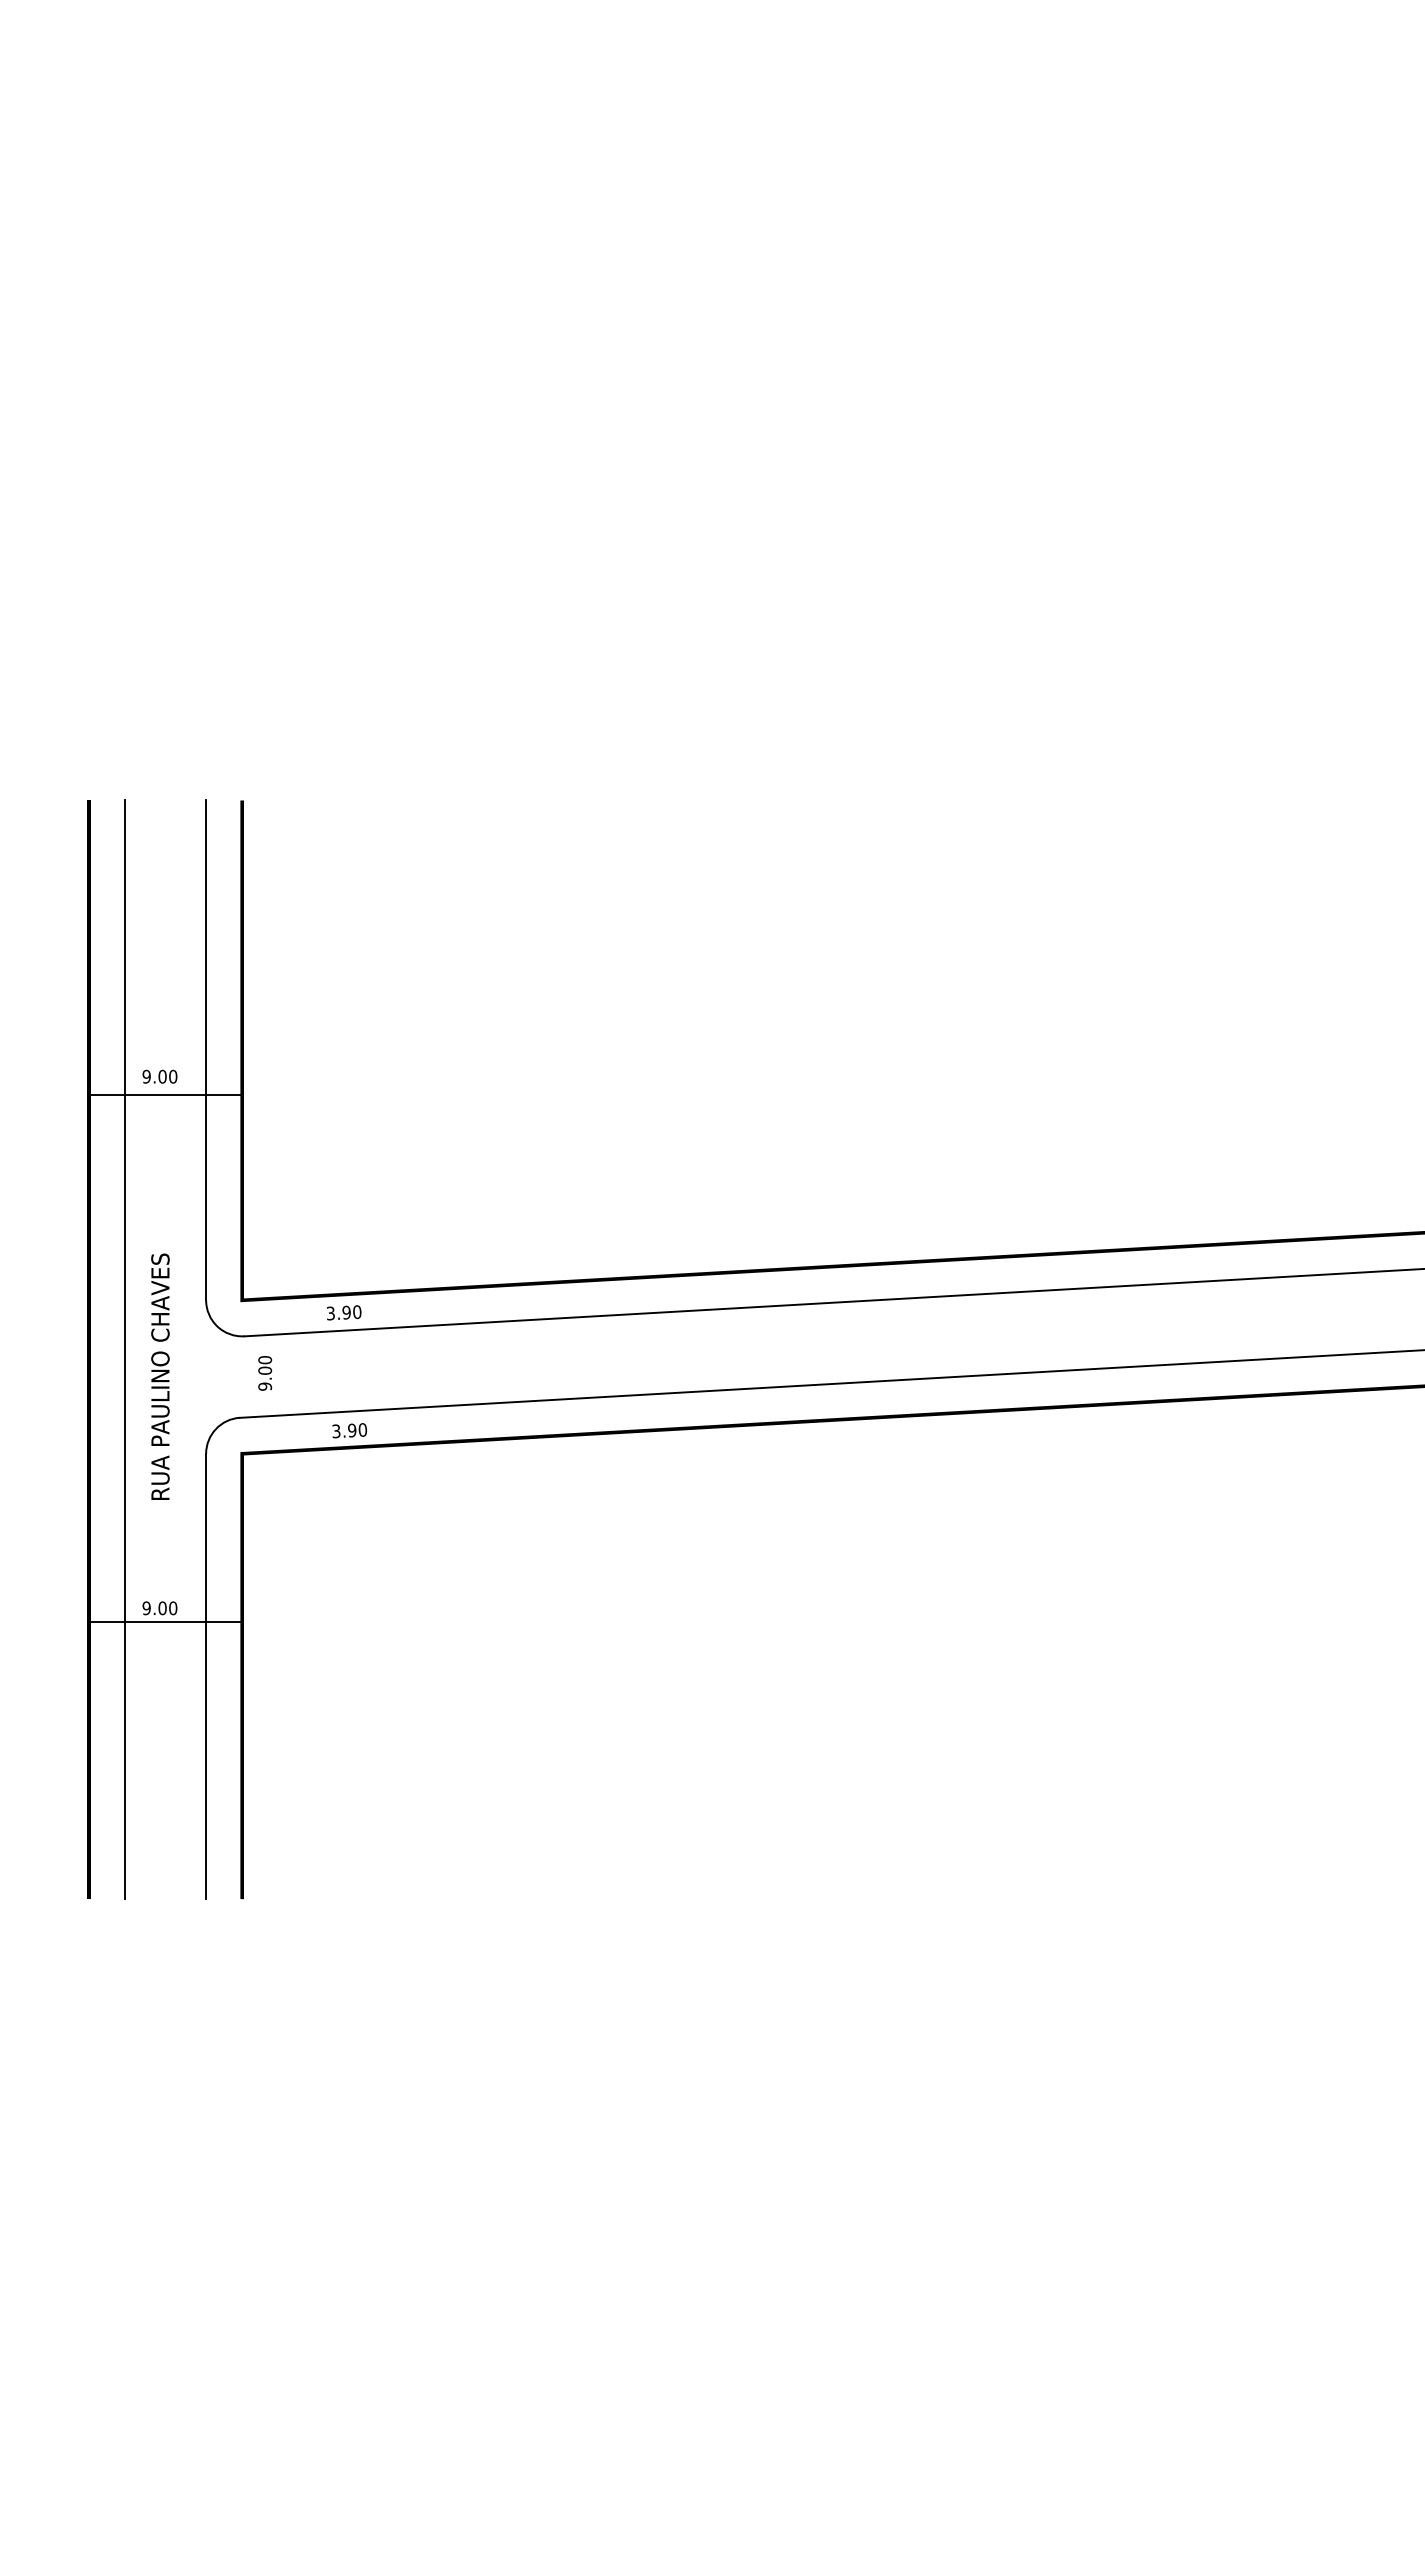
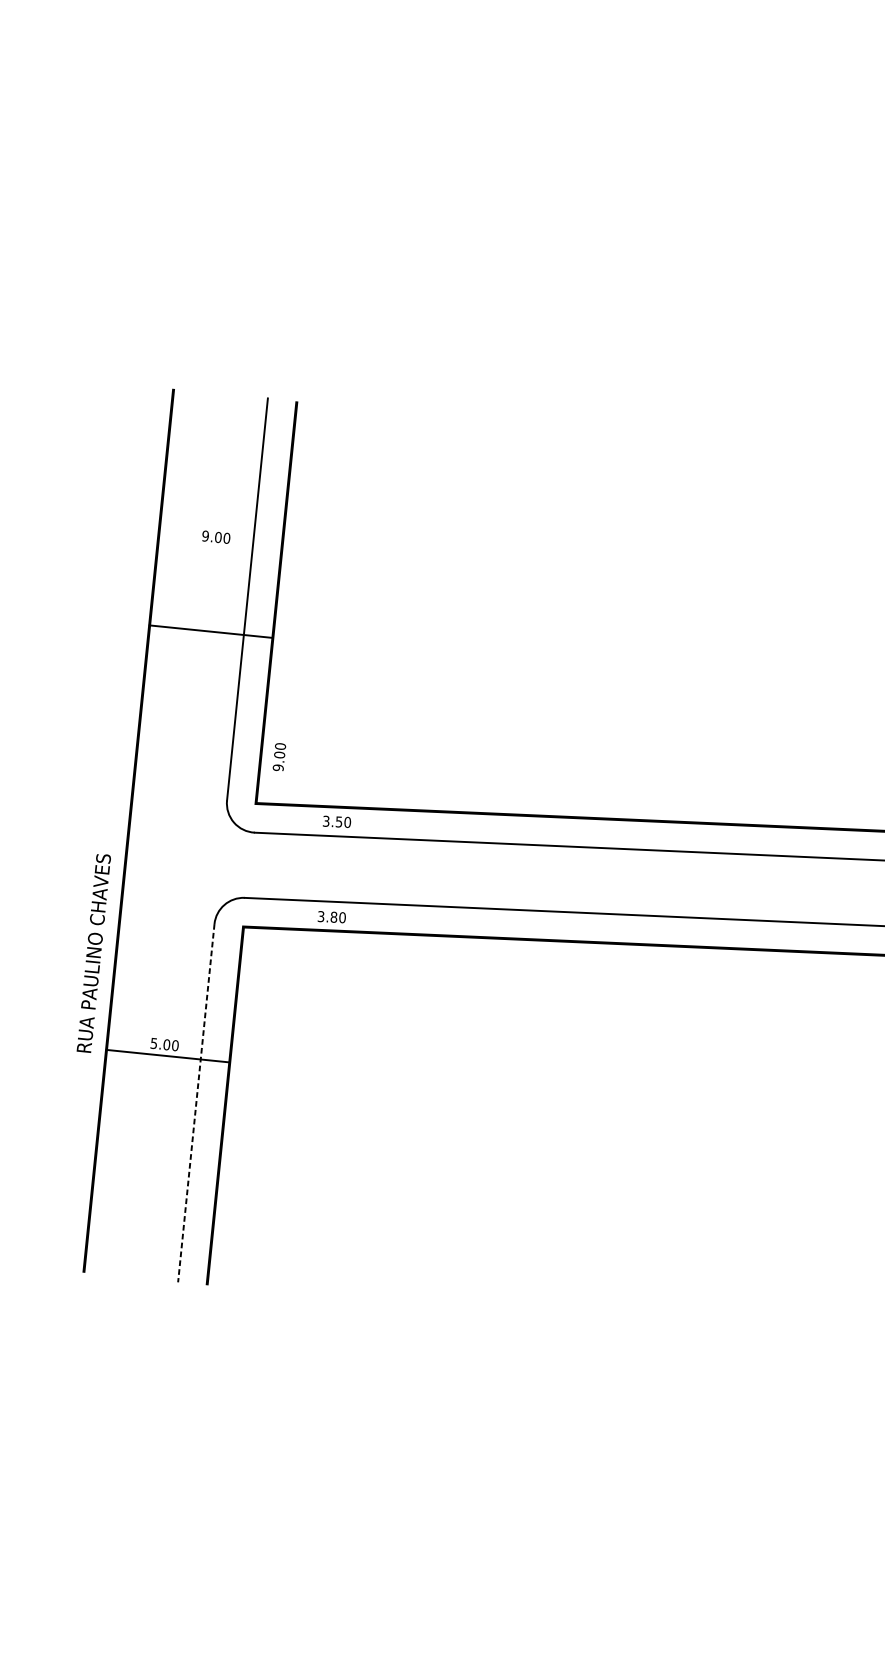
text: (159, 1076) -> (215, 537), moved
text: (346, 1312) -> (338, 821), 3.90 -> 3.50
line: (125, 1349) -> (158, 833), removed
text: (265, 1373) -> (279, 757), moved
text: (160, 1376) -> (94, 953), moved
text: (352, 1430) -> (334, 917), 3.90 -> 3.80
text: (146, 1607) -> (153, 1042), 9.00 -> 5.00
line: (206, 1676) -> (196, 1103), solid -> dashed

